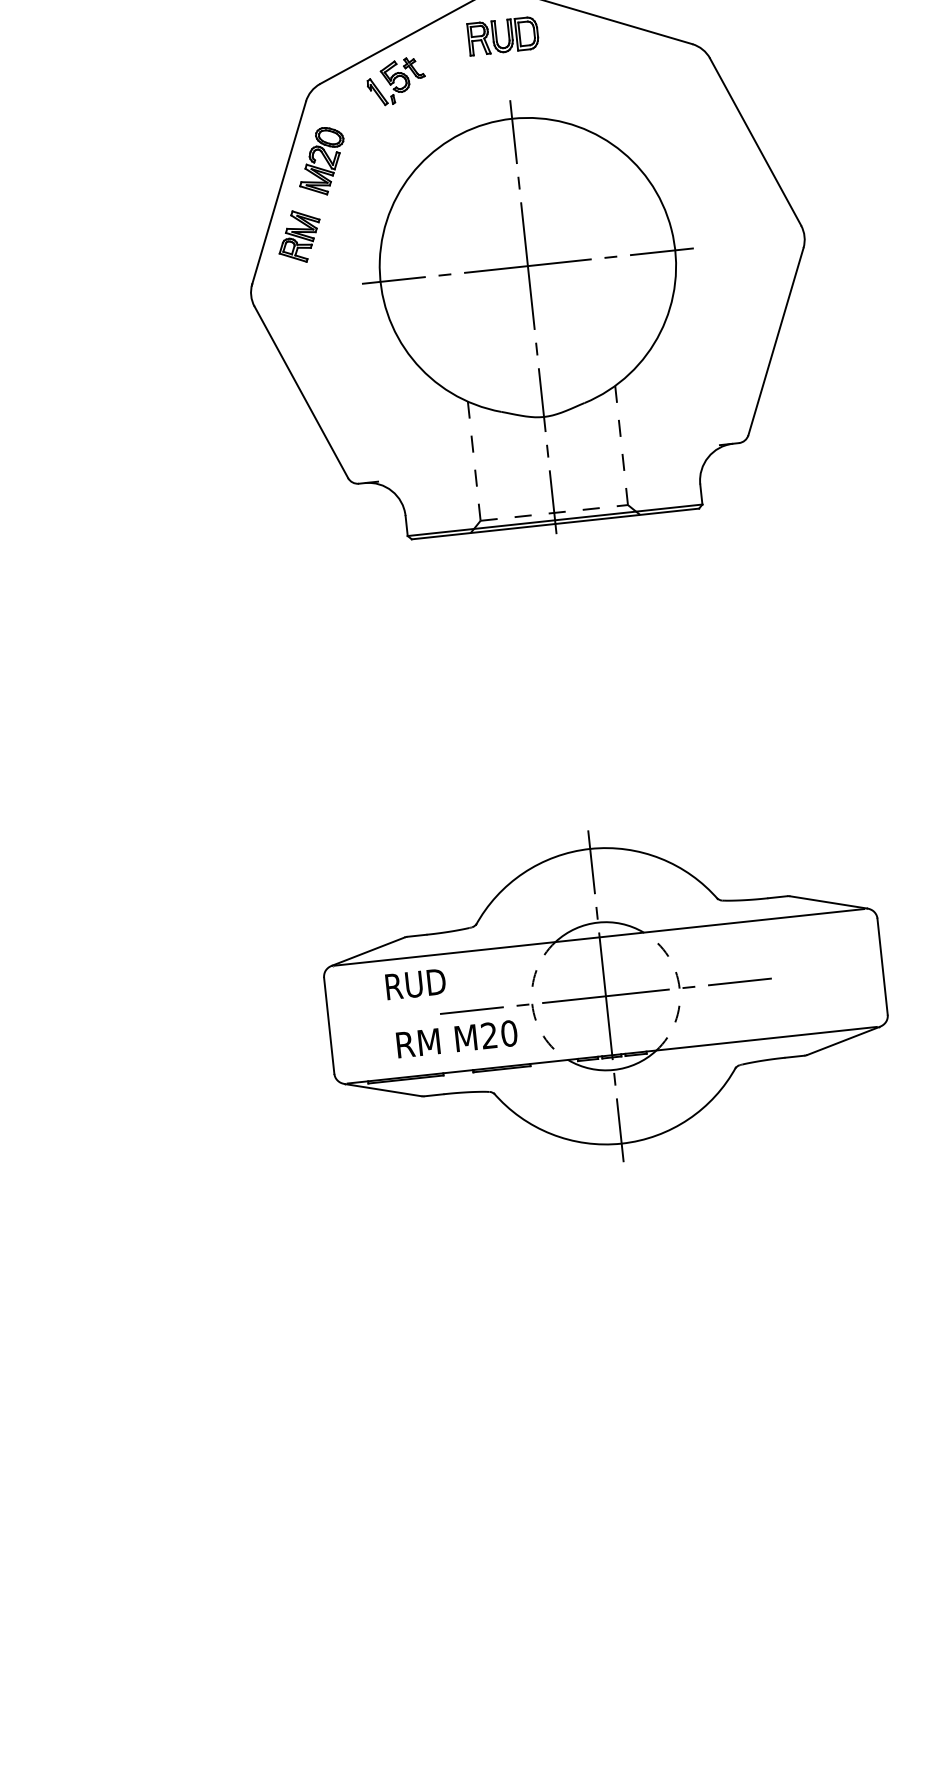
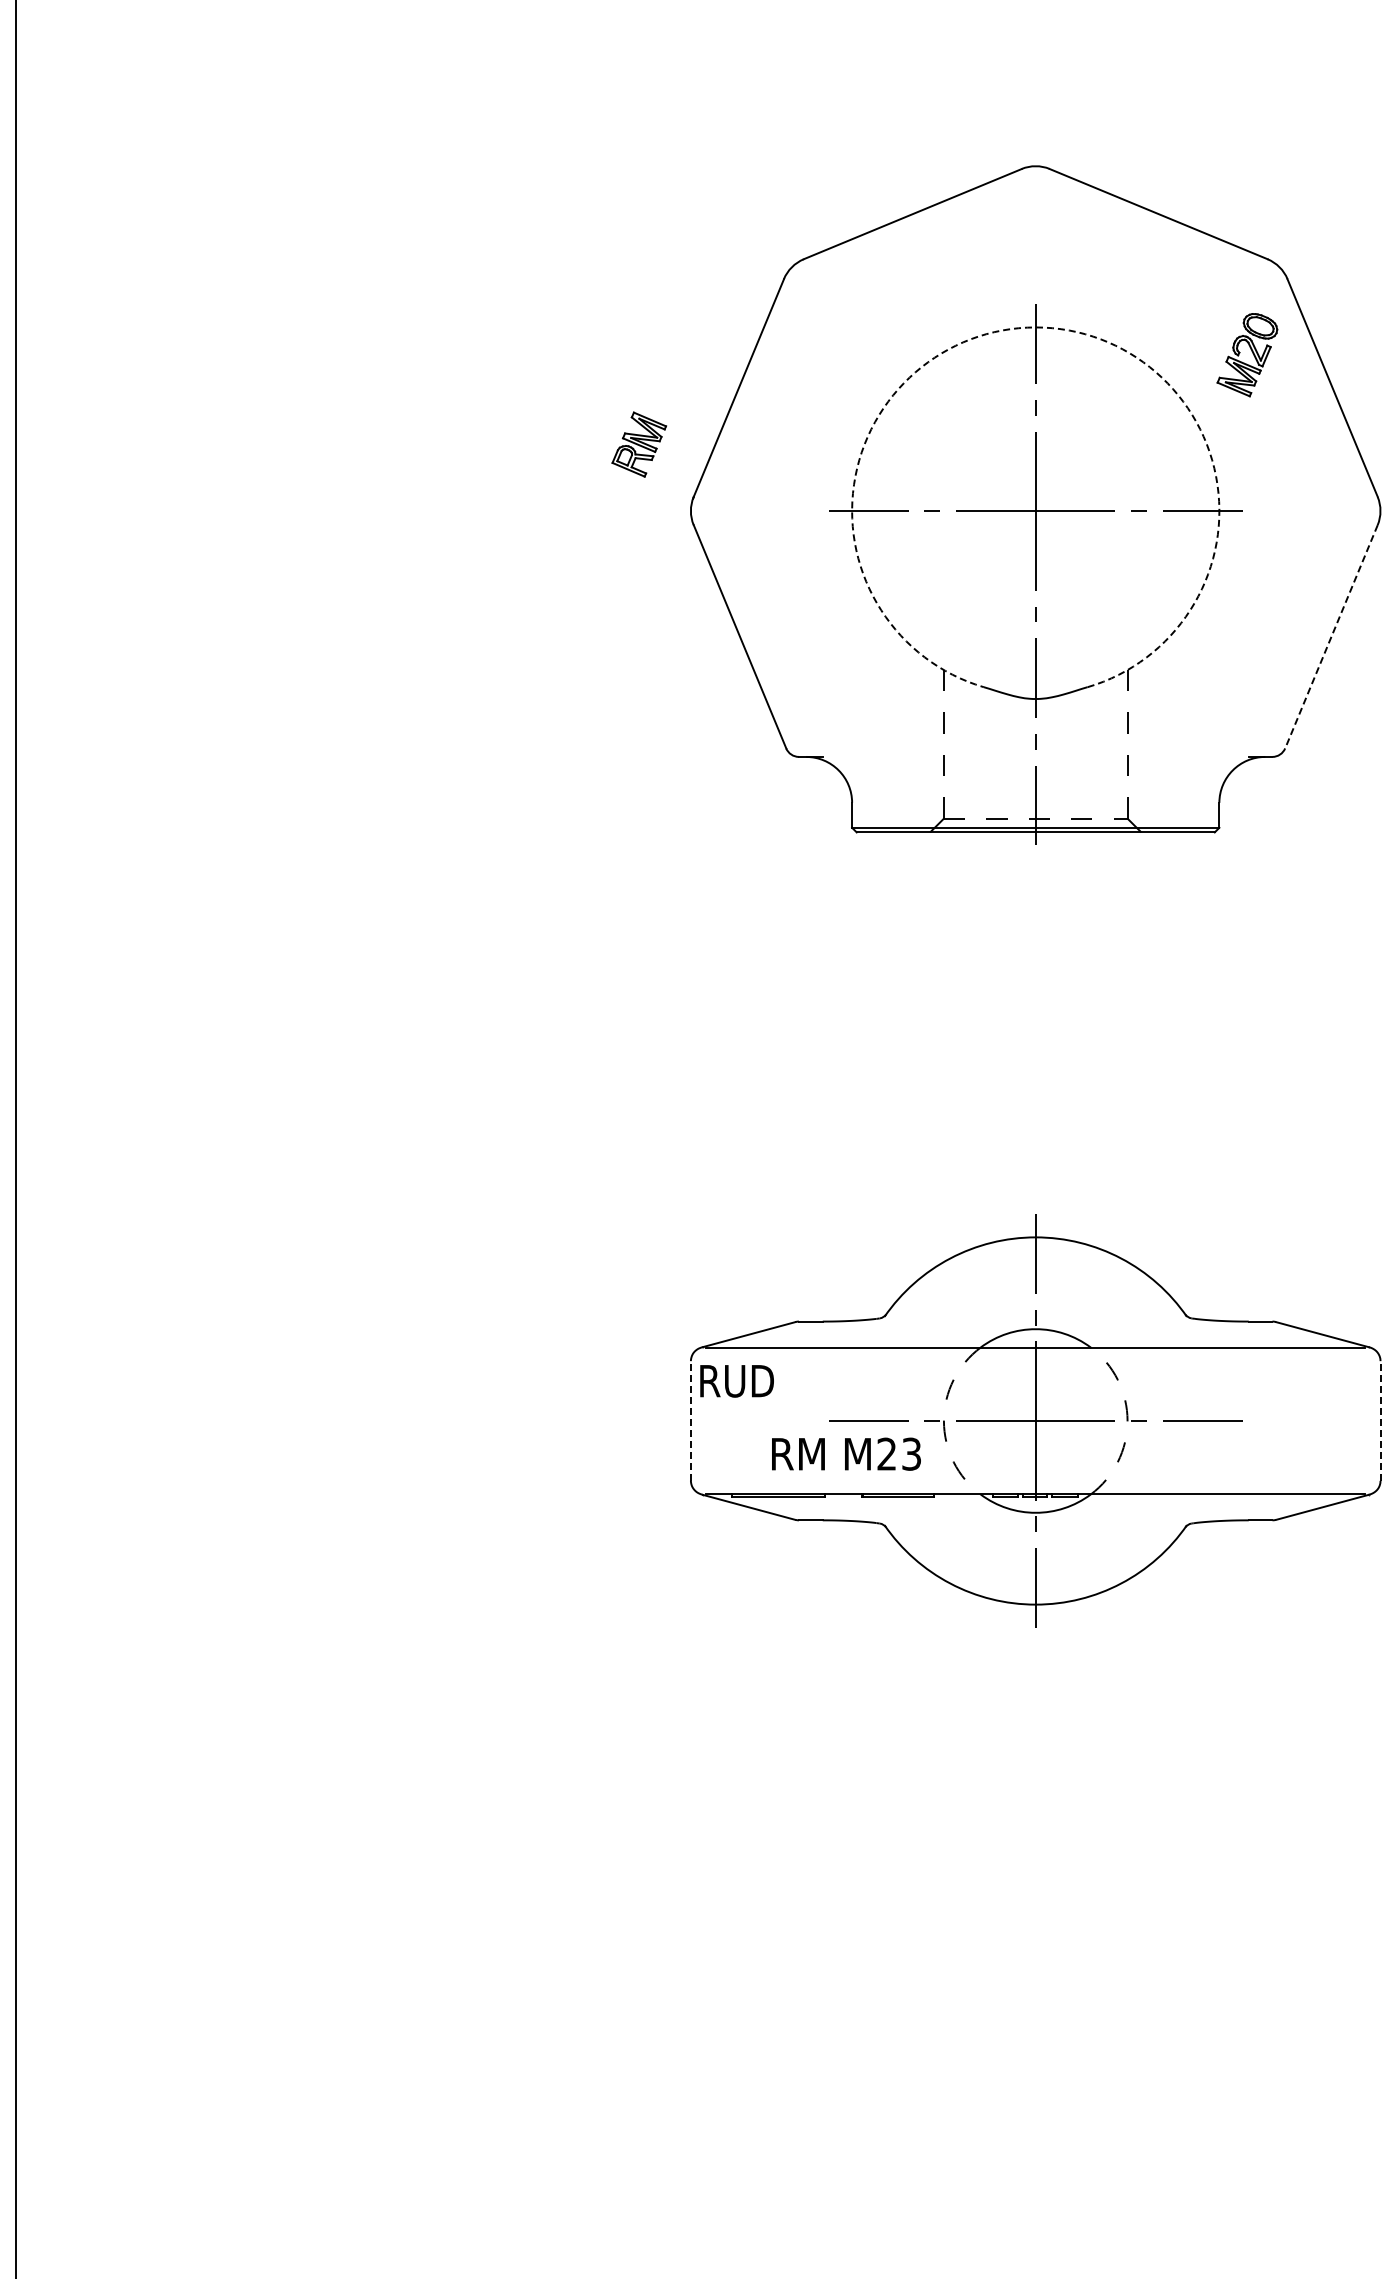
part: (508, 35) -> (1042, 224), removed
part: (396, 81) -> (897, 266), removed
arc: (511, 118) -> (1035, 327), solid -> dashed
part: (321, 161) -> (1247, 355), moved
part: (299, 236) -> (639, 444), moved
line: (775, 341) -> (1331, 636), solid -> dashed
line: (882, 966) -> (1380, 1420), solid -> dashed
text: (415, 984) -> (736, 1381), moved
line: (328, 1025) -> (690, 1420), solid -> dashed
text: (509, 1033) -> (911, 1453), M20 -> M23

